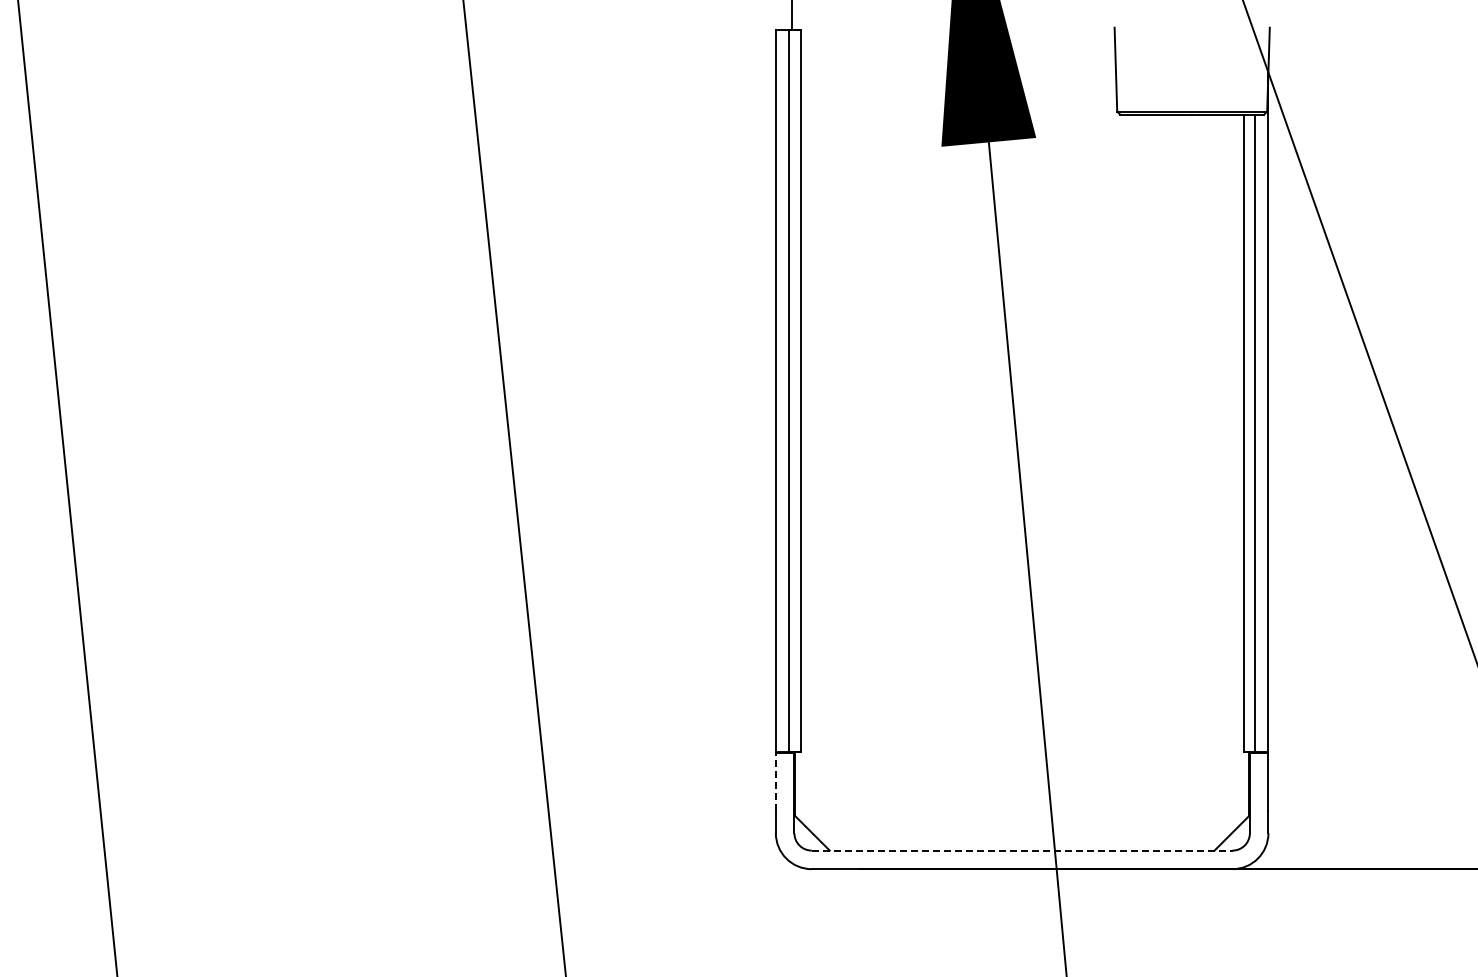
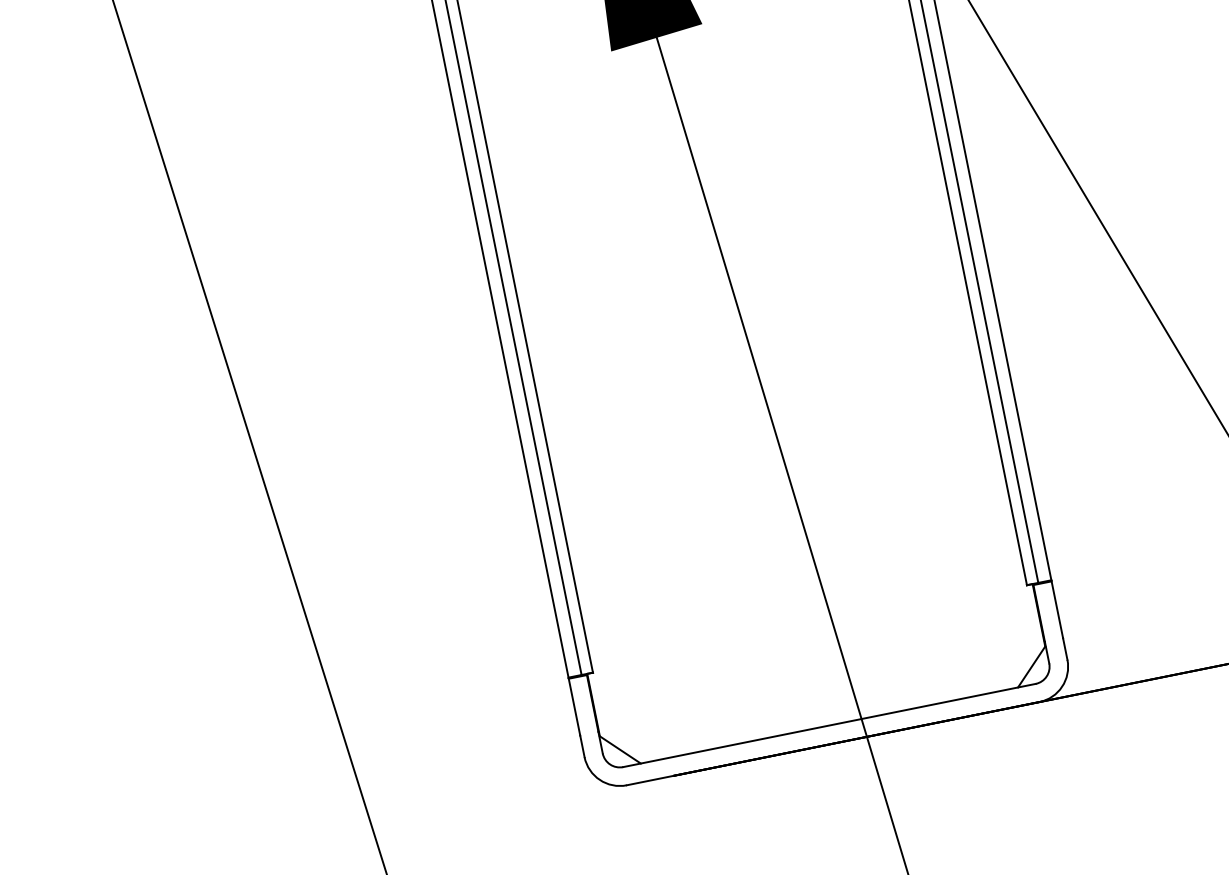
line: (775, 782) -> (574, 707), dashed -> solid
line: (1022, 850) -> (829, 725), dashed -> solid

